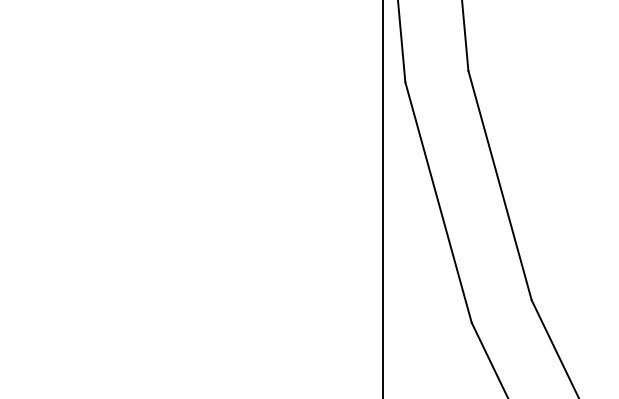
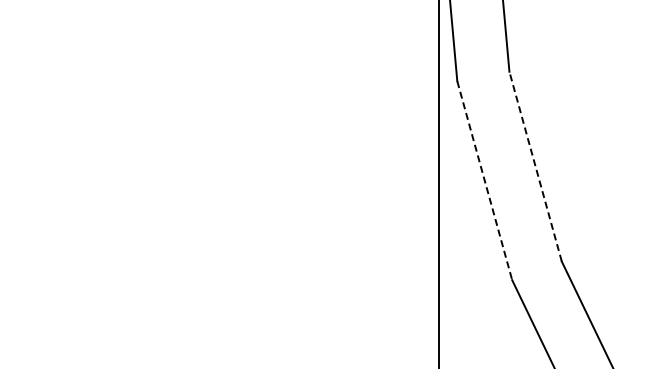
line: (499, 185) -> (535, 166), solid -> dashed
line: (438, 203) -> (484, 181), solid -> dashed

